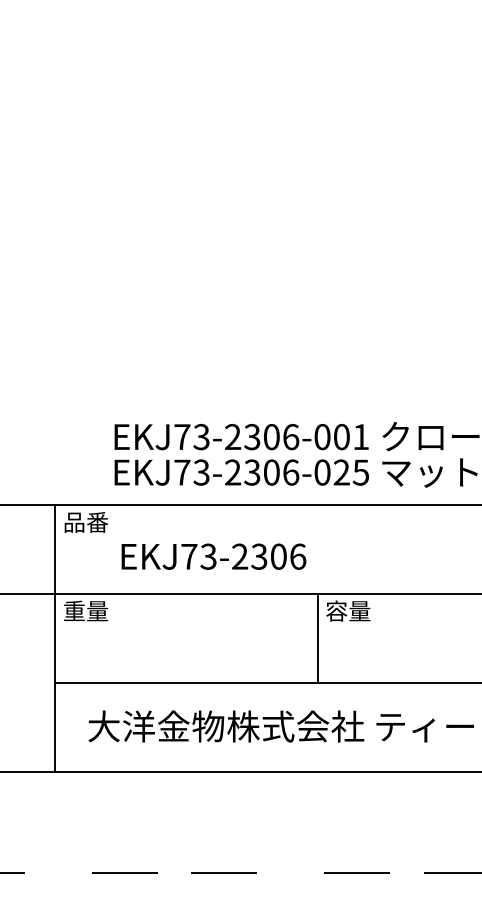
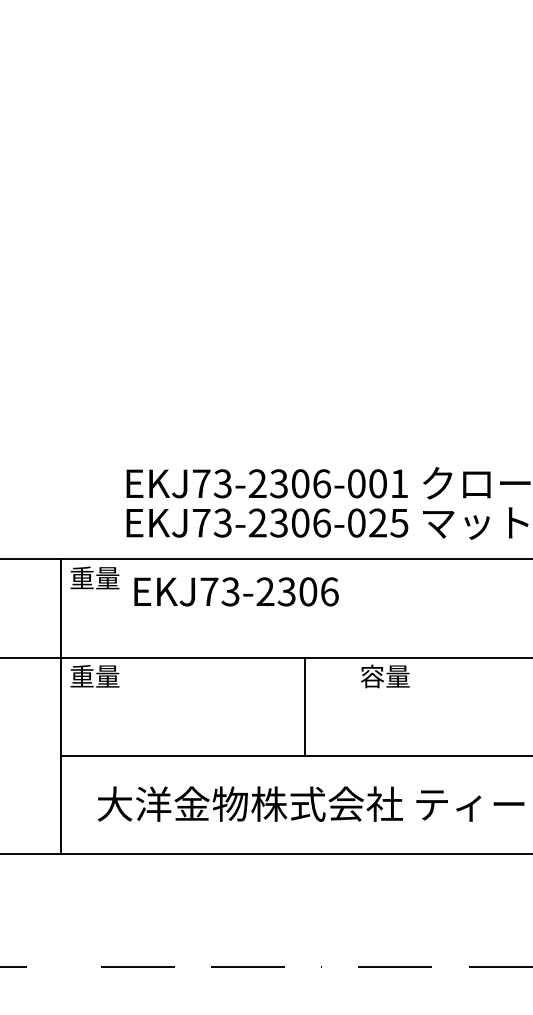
text: (86, 521) -> (95, 577), 品番 -> 重量
text: (213, 556) -> (236, 591), moved
line: (317, 638) -> (304, 706), moved

